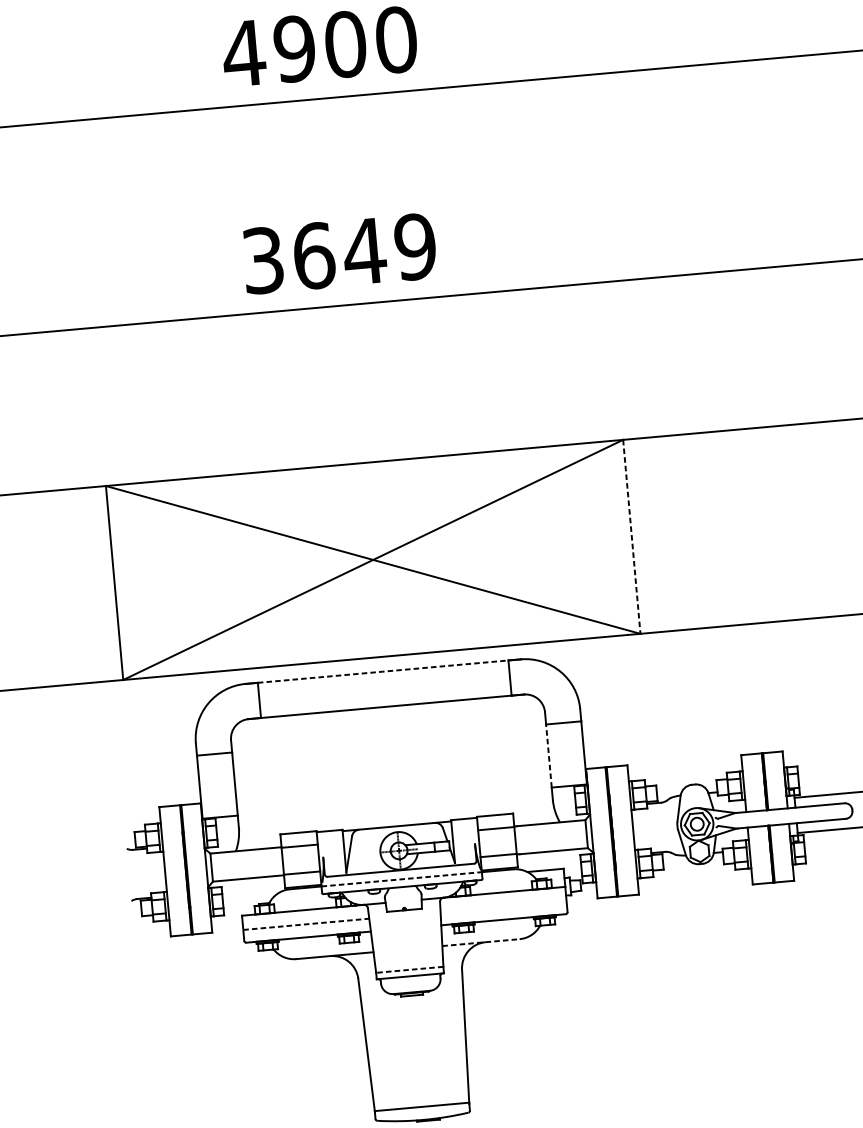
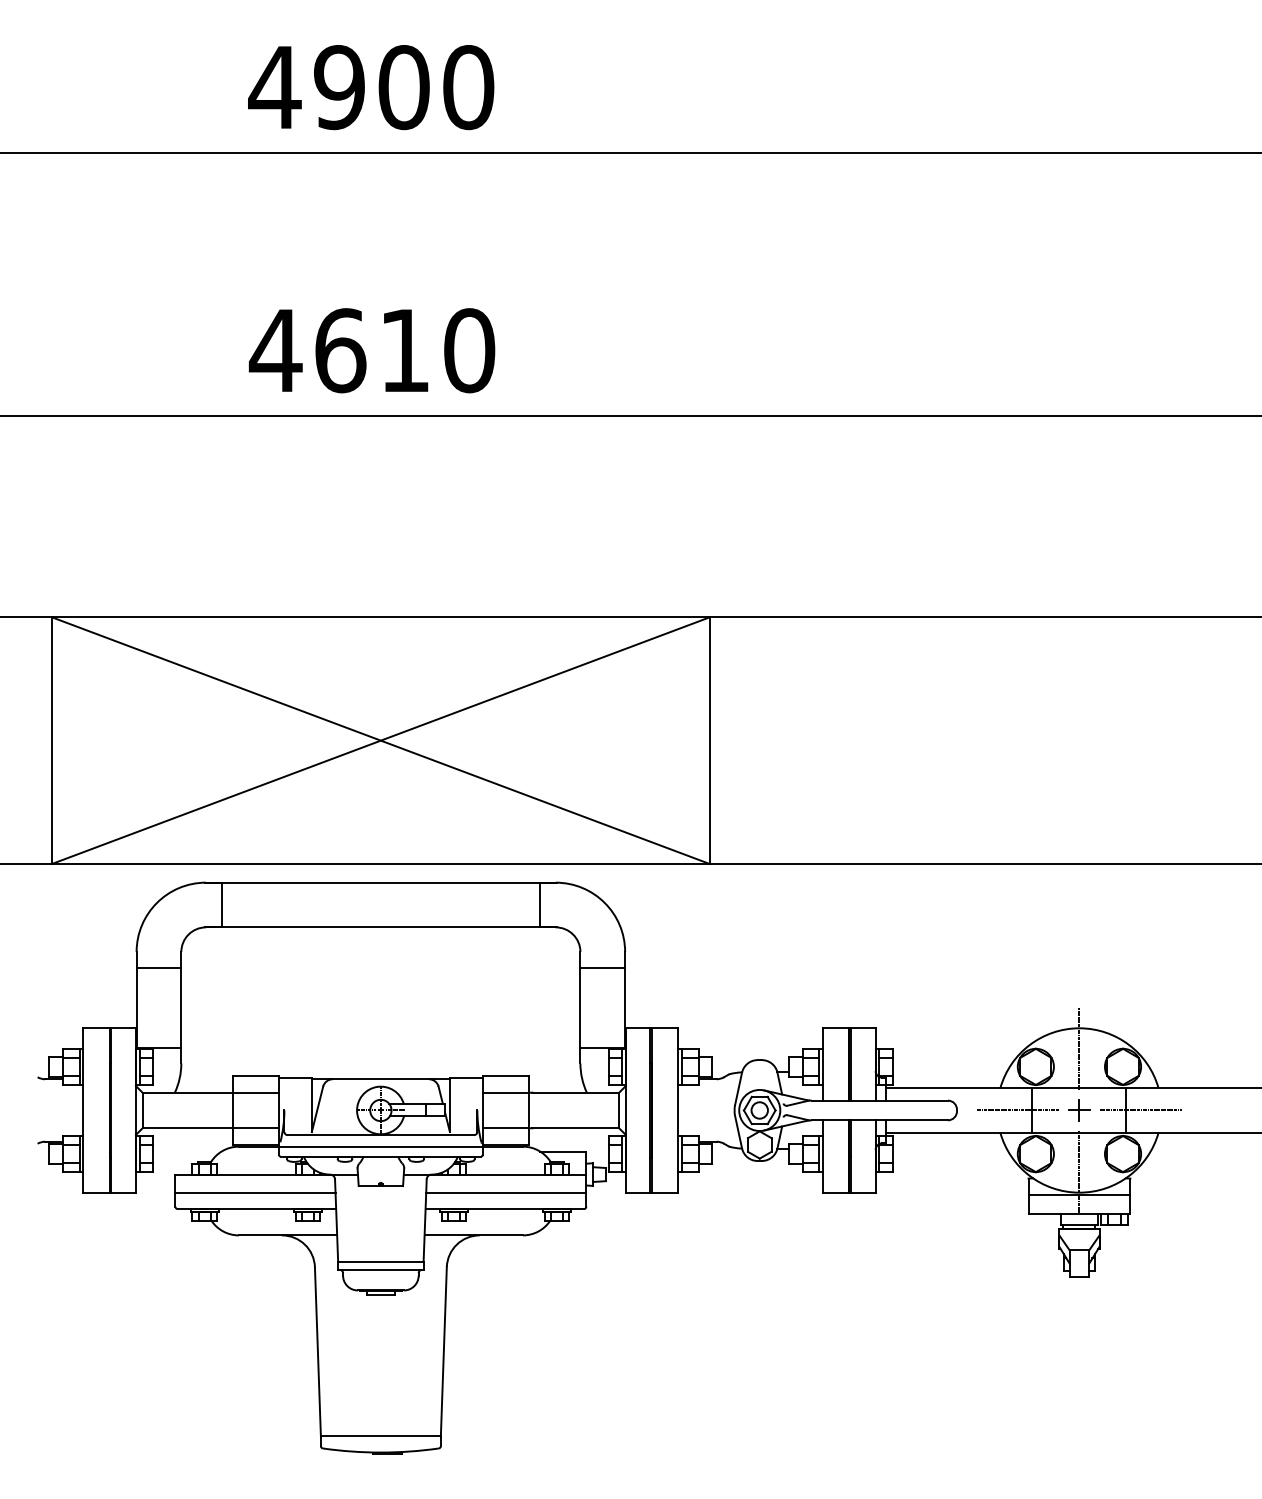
text: (338, 253) -> (371, 350), 3649 -> 4610
line: (631, 537) -> (709, 741), dashed -> solid
line: (383, 671) -> (381, 882), dashed -> solid
line: (548, 755) -> (580, 1007), dashed -> solid
line: (401, 879) -> (380, 1146), dashed -> solid
line: (503, 906) -> (506, 1192), added
line: (306, 924) -> (255, 1192), dashed -> solid
line: (481, 942) -> (474, 1235), dashed -> solid
line: (409, 969) -> (380, 1261), dashed -> solid

